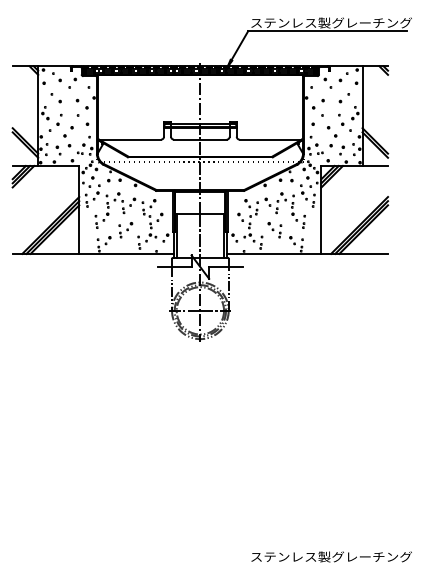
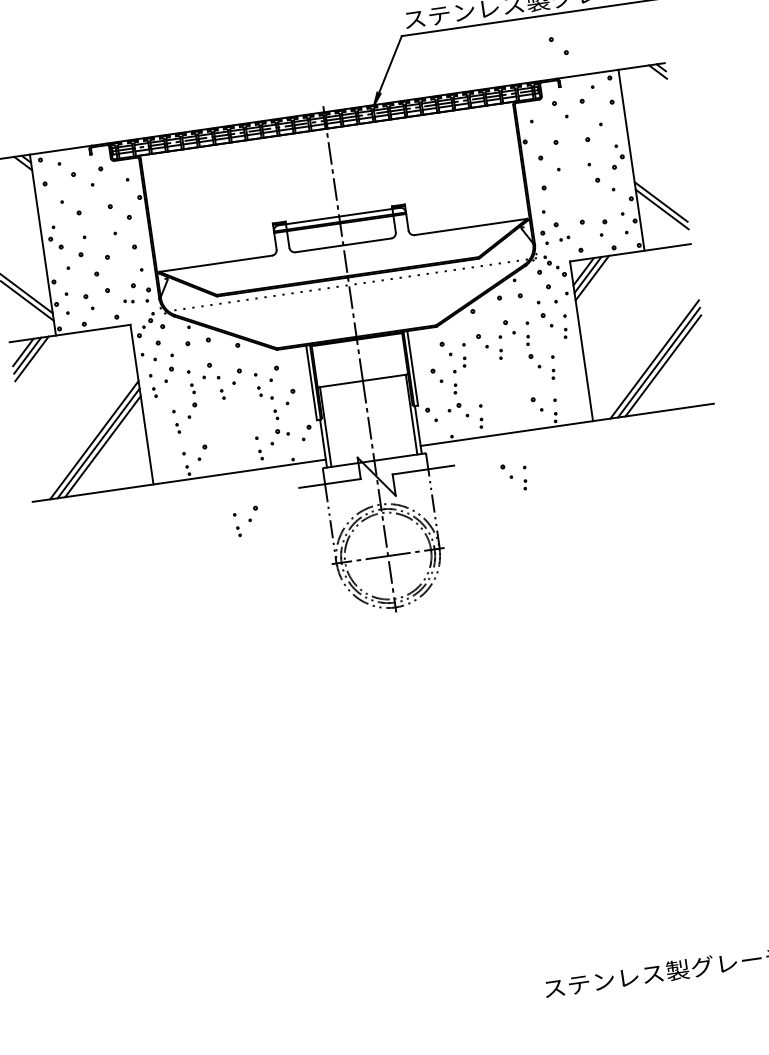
part: (332, 131) -> (559, 45), moved
part: (125, 230) -> (246, 522), moved
part: (274, 230) -> (514, 477), moved

